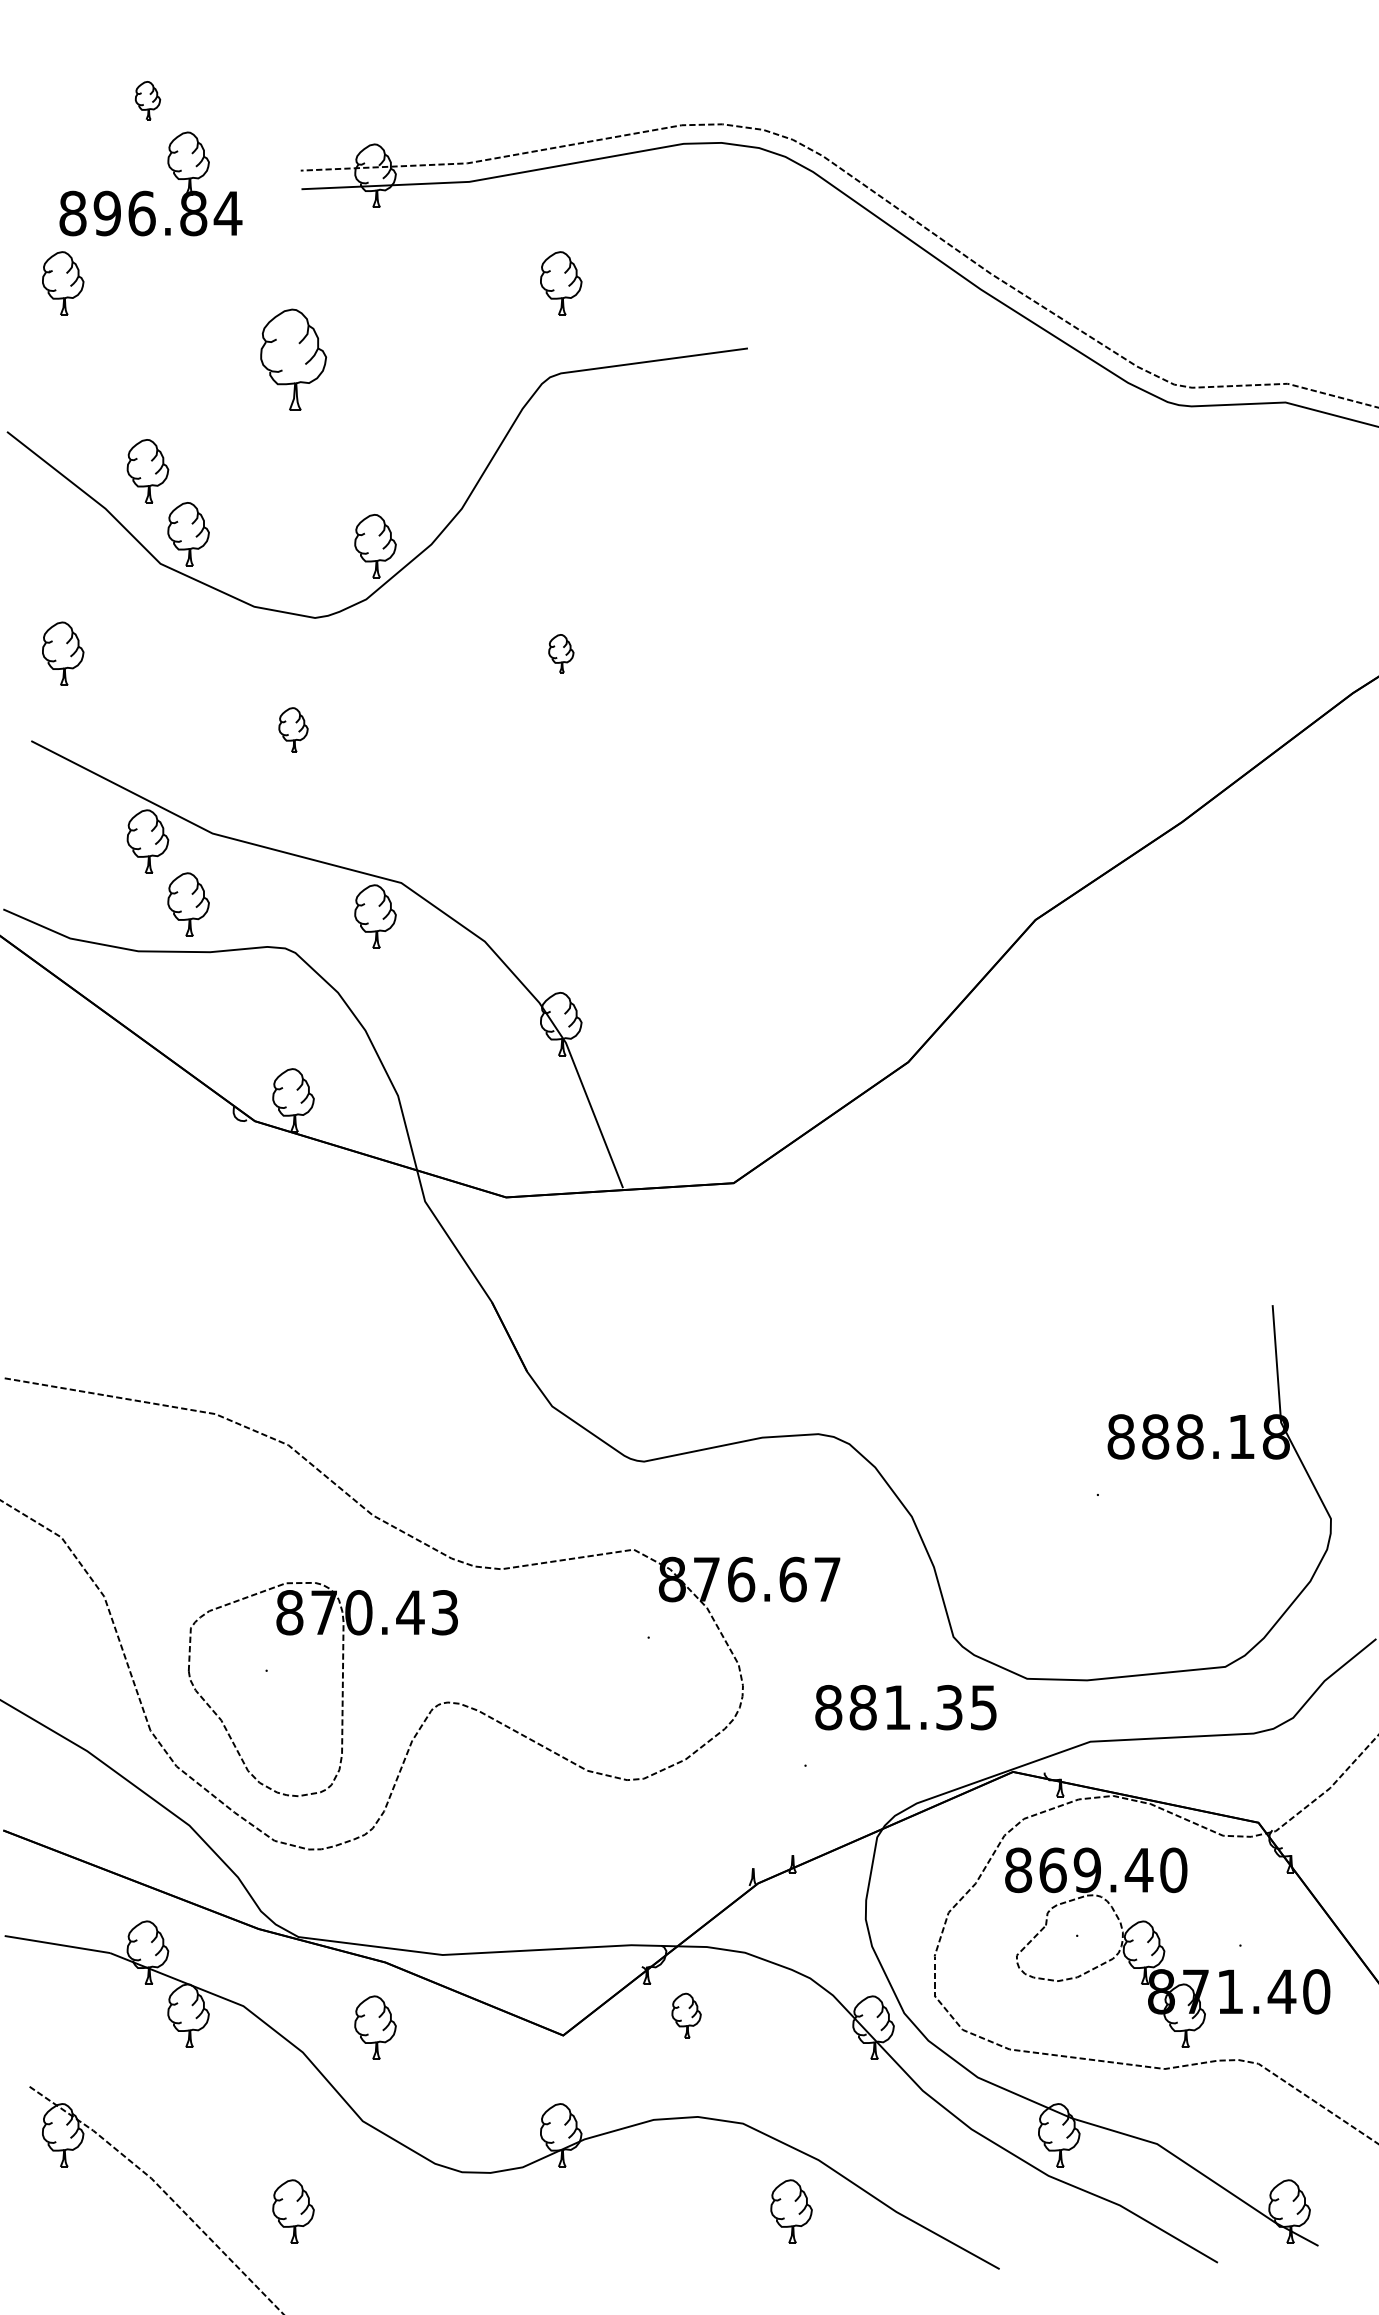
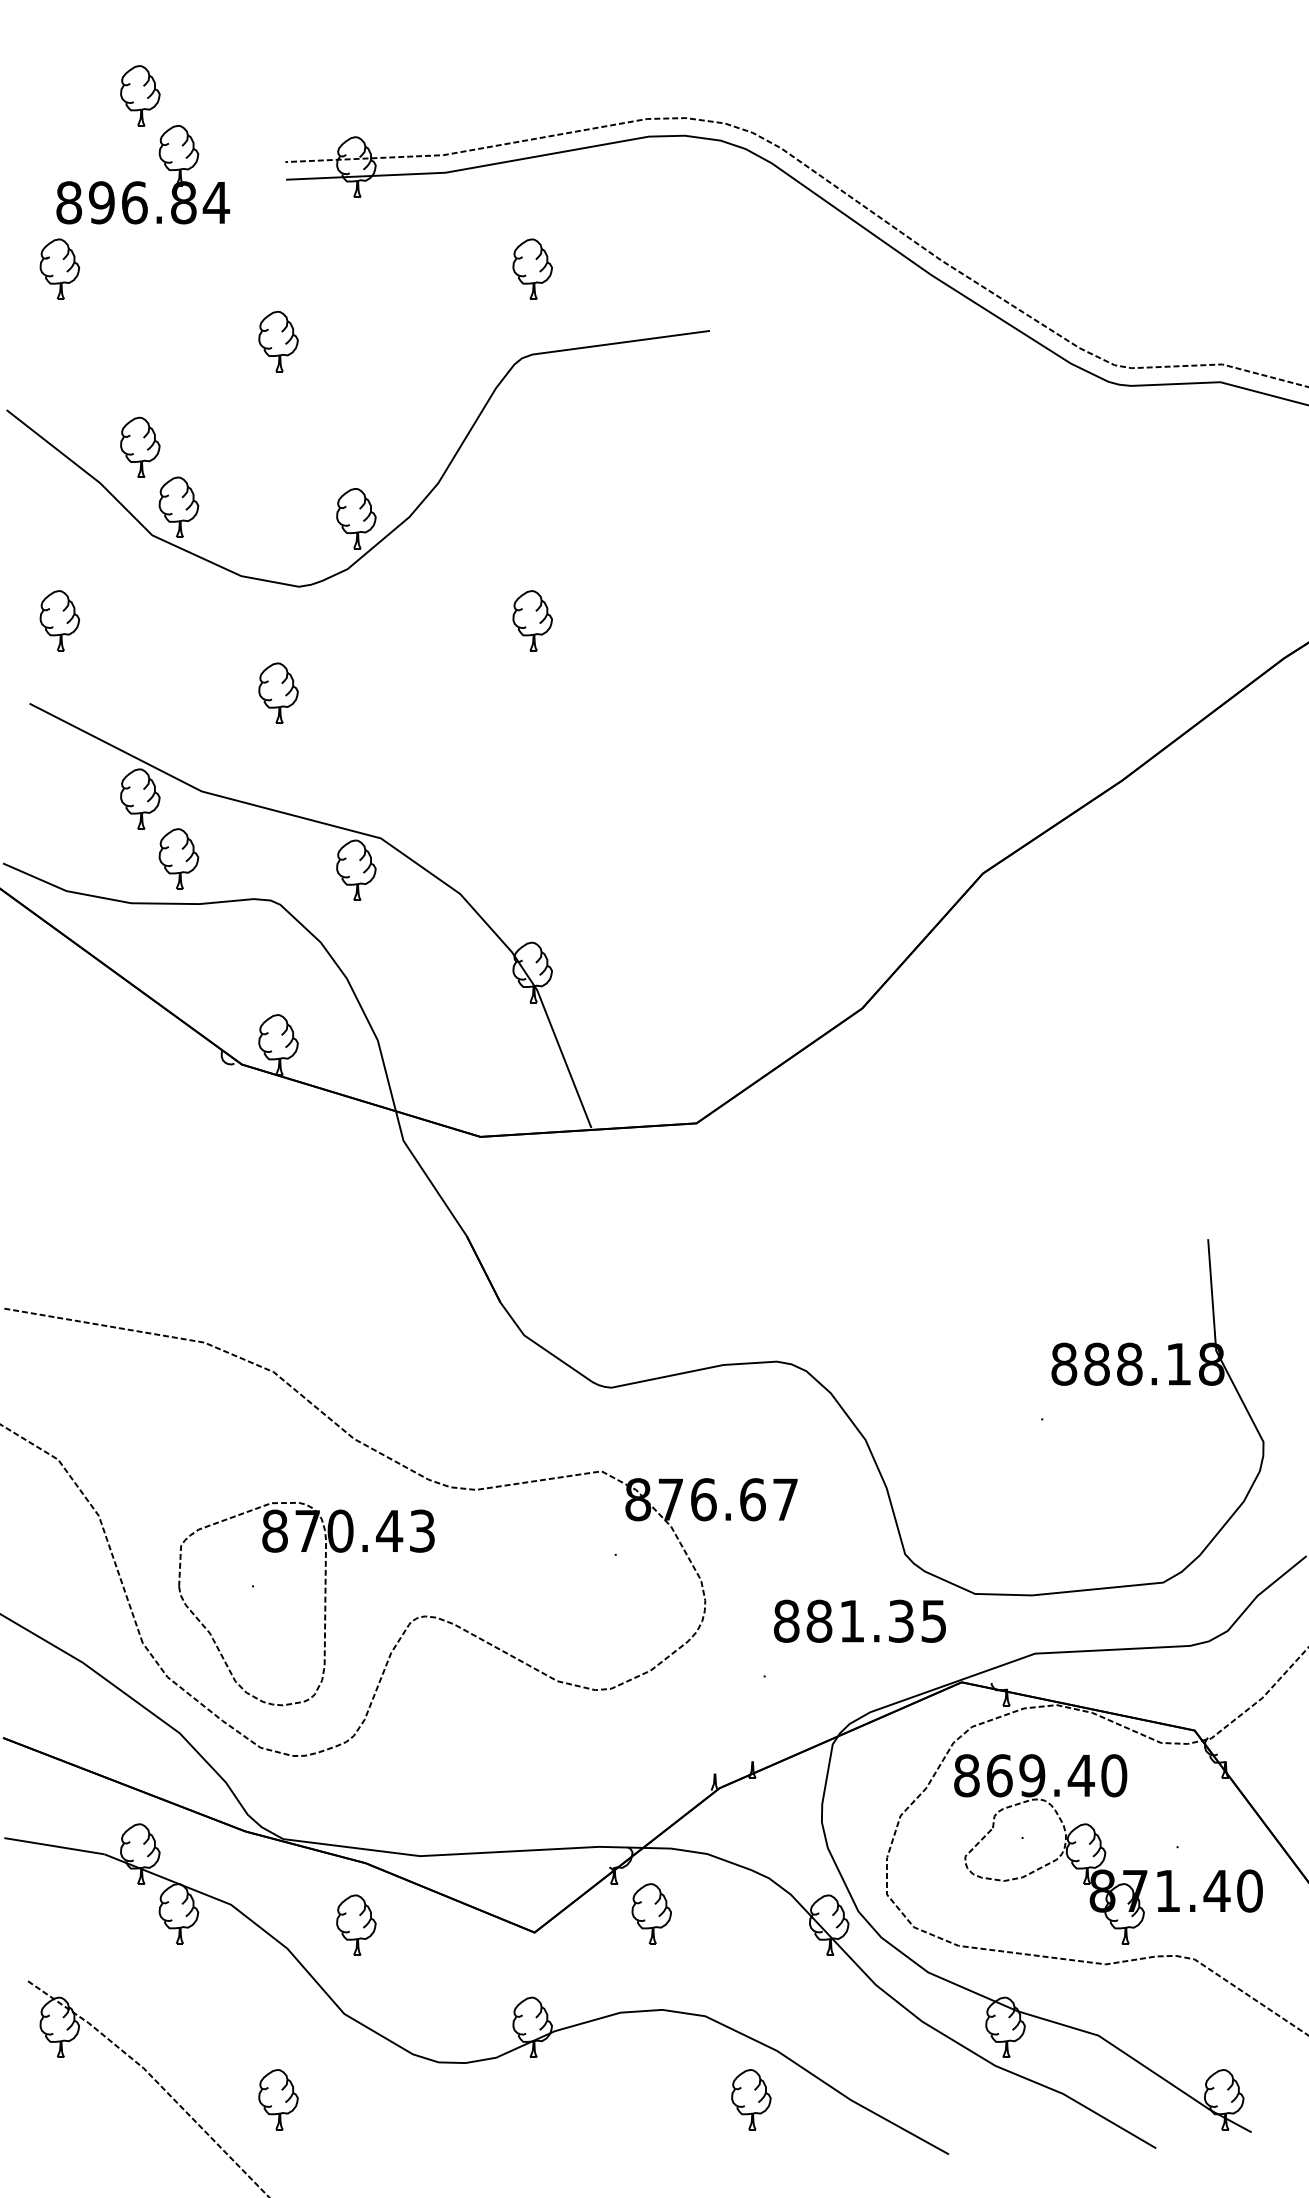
part: (147, 100) -> (139, 95), size x1.67
part: (293, 359) -> (278, 341), size x0.62
part: (561, 653) -> (532, 620), size x1.67
part: (293, 729) -> (278, 692), size x1.43
part: (686, 2015) -> (651, 1913), size x1.43

